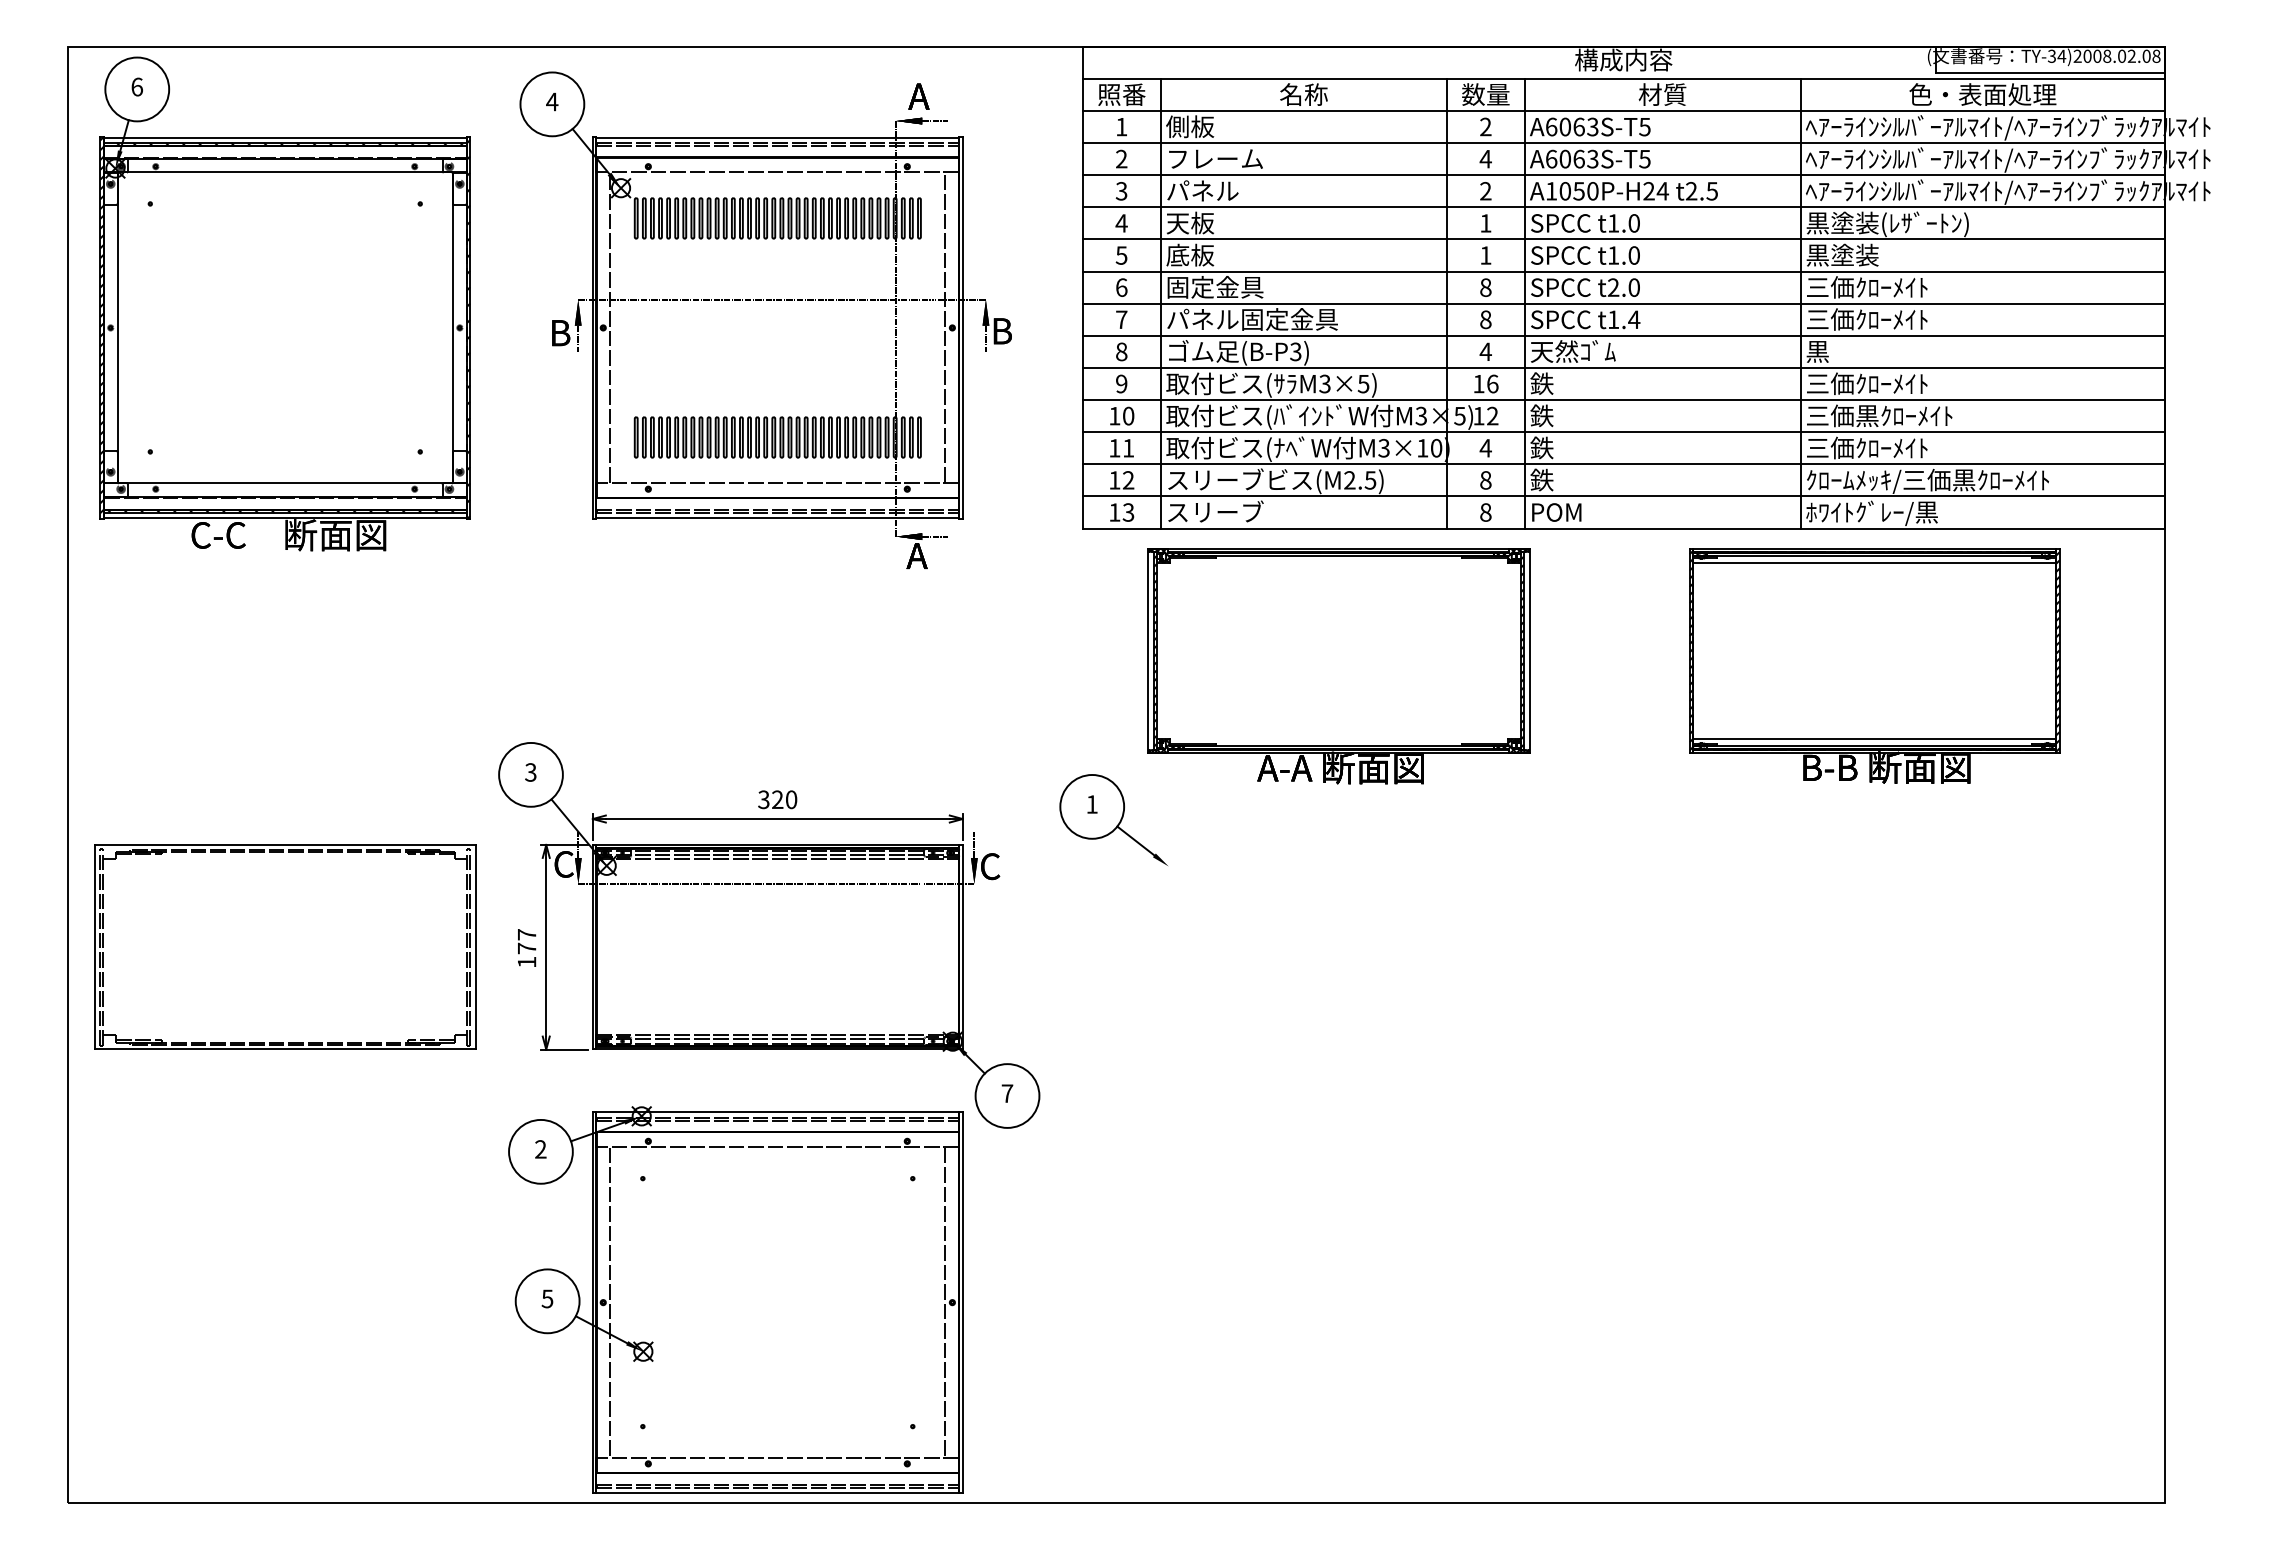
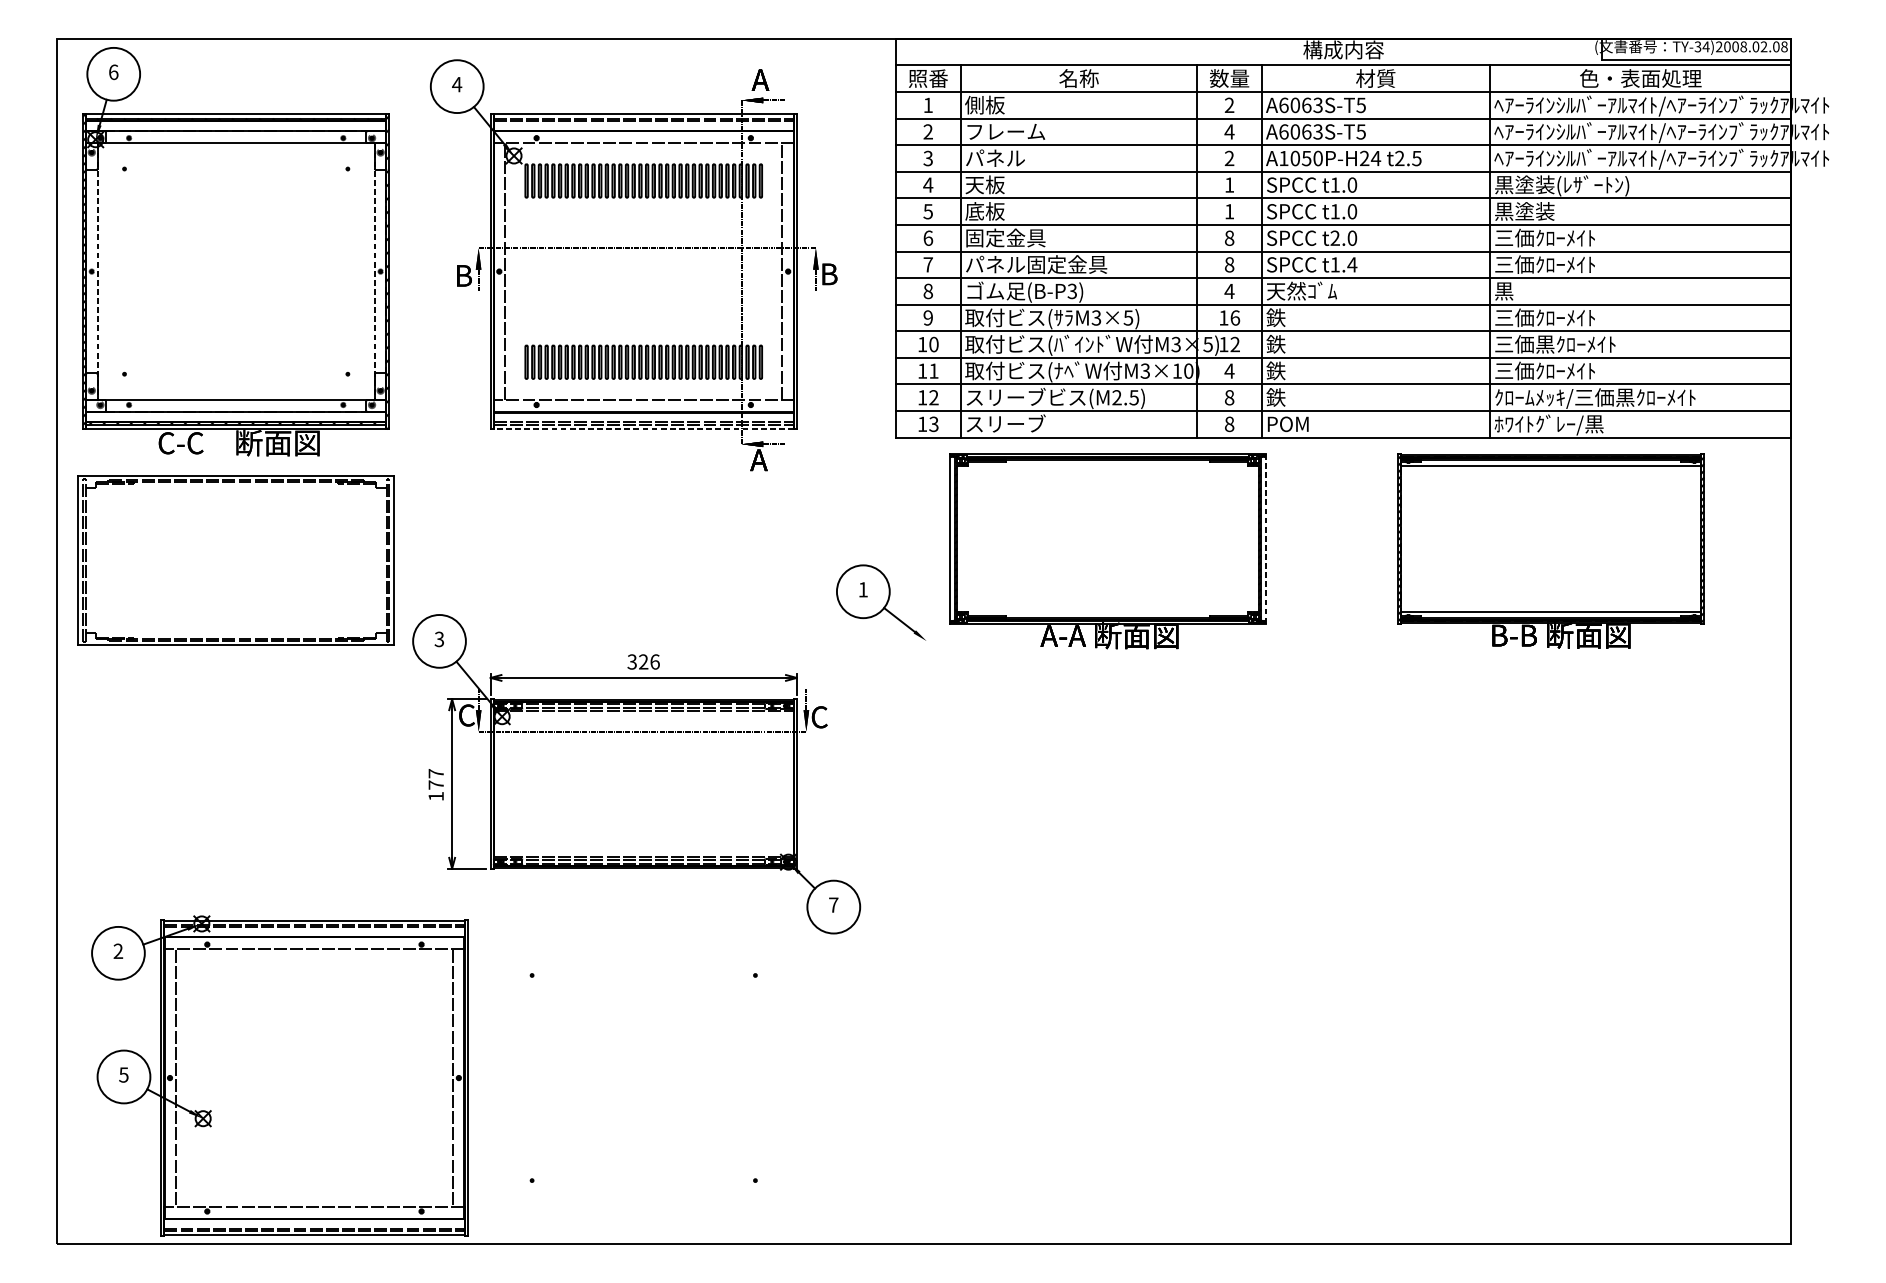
line: (117, 327) -> (97, 271), solid -> dashed
line: (452, 327) -> (374, 271), solid -> dashed
line: (777, 518) -> (643, 429), solid -> dashed
line: (1529, 650) -> (1265, 538), solid -> dashed
text: (791, 799) -> (655, 661), 320 -> 326
part: (1113, 819) -> (880, 602), moved
part: (285, 946) -> (236, 560), moved
part: (735, 1299) -> (279, 1075), moved

